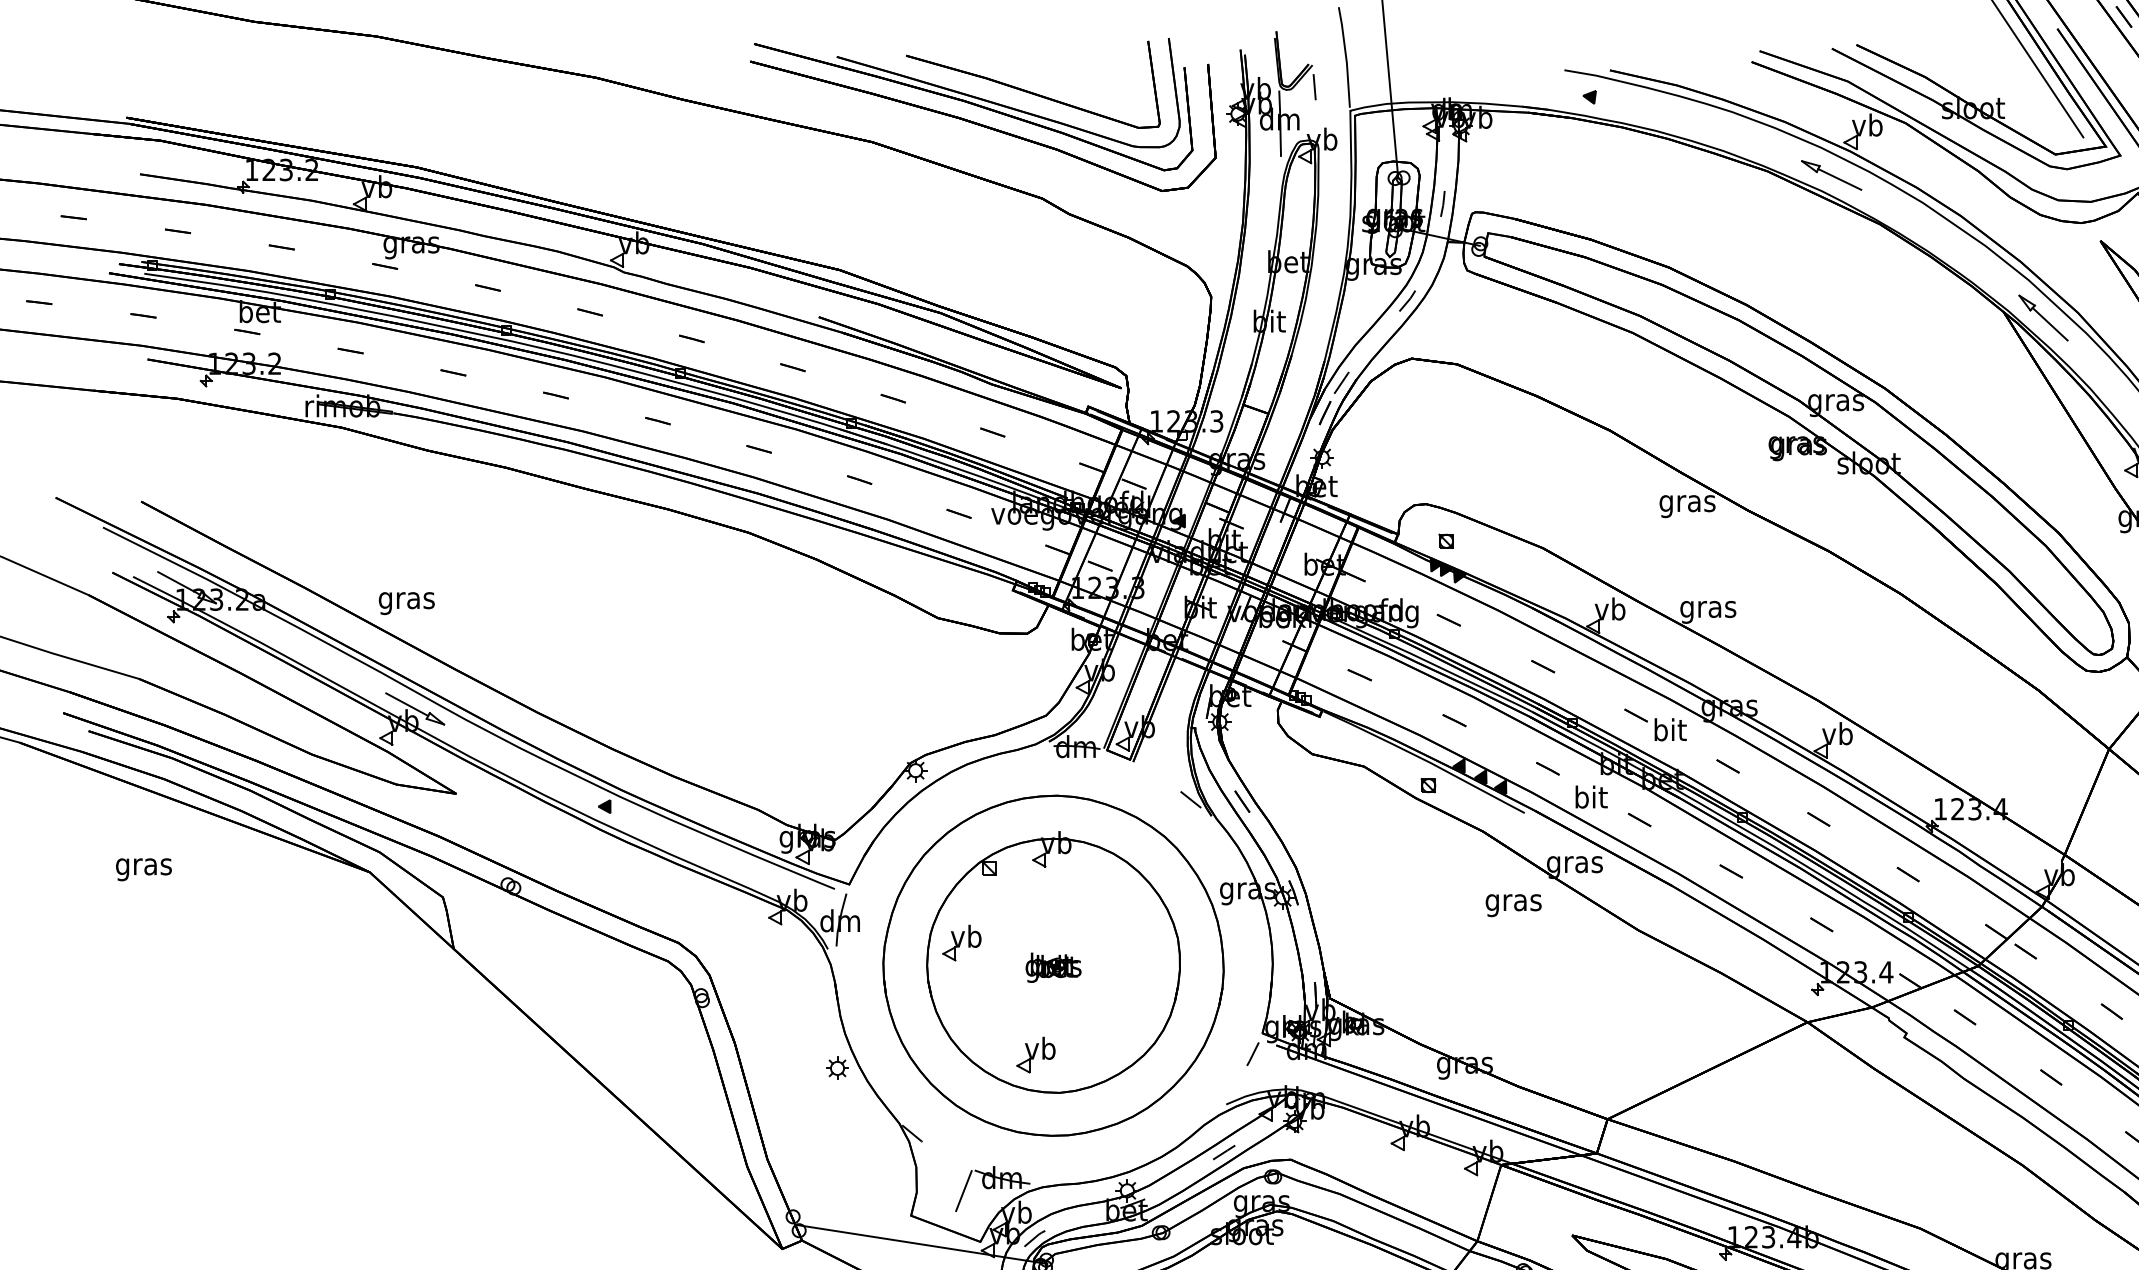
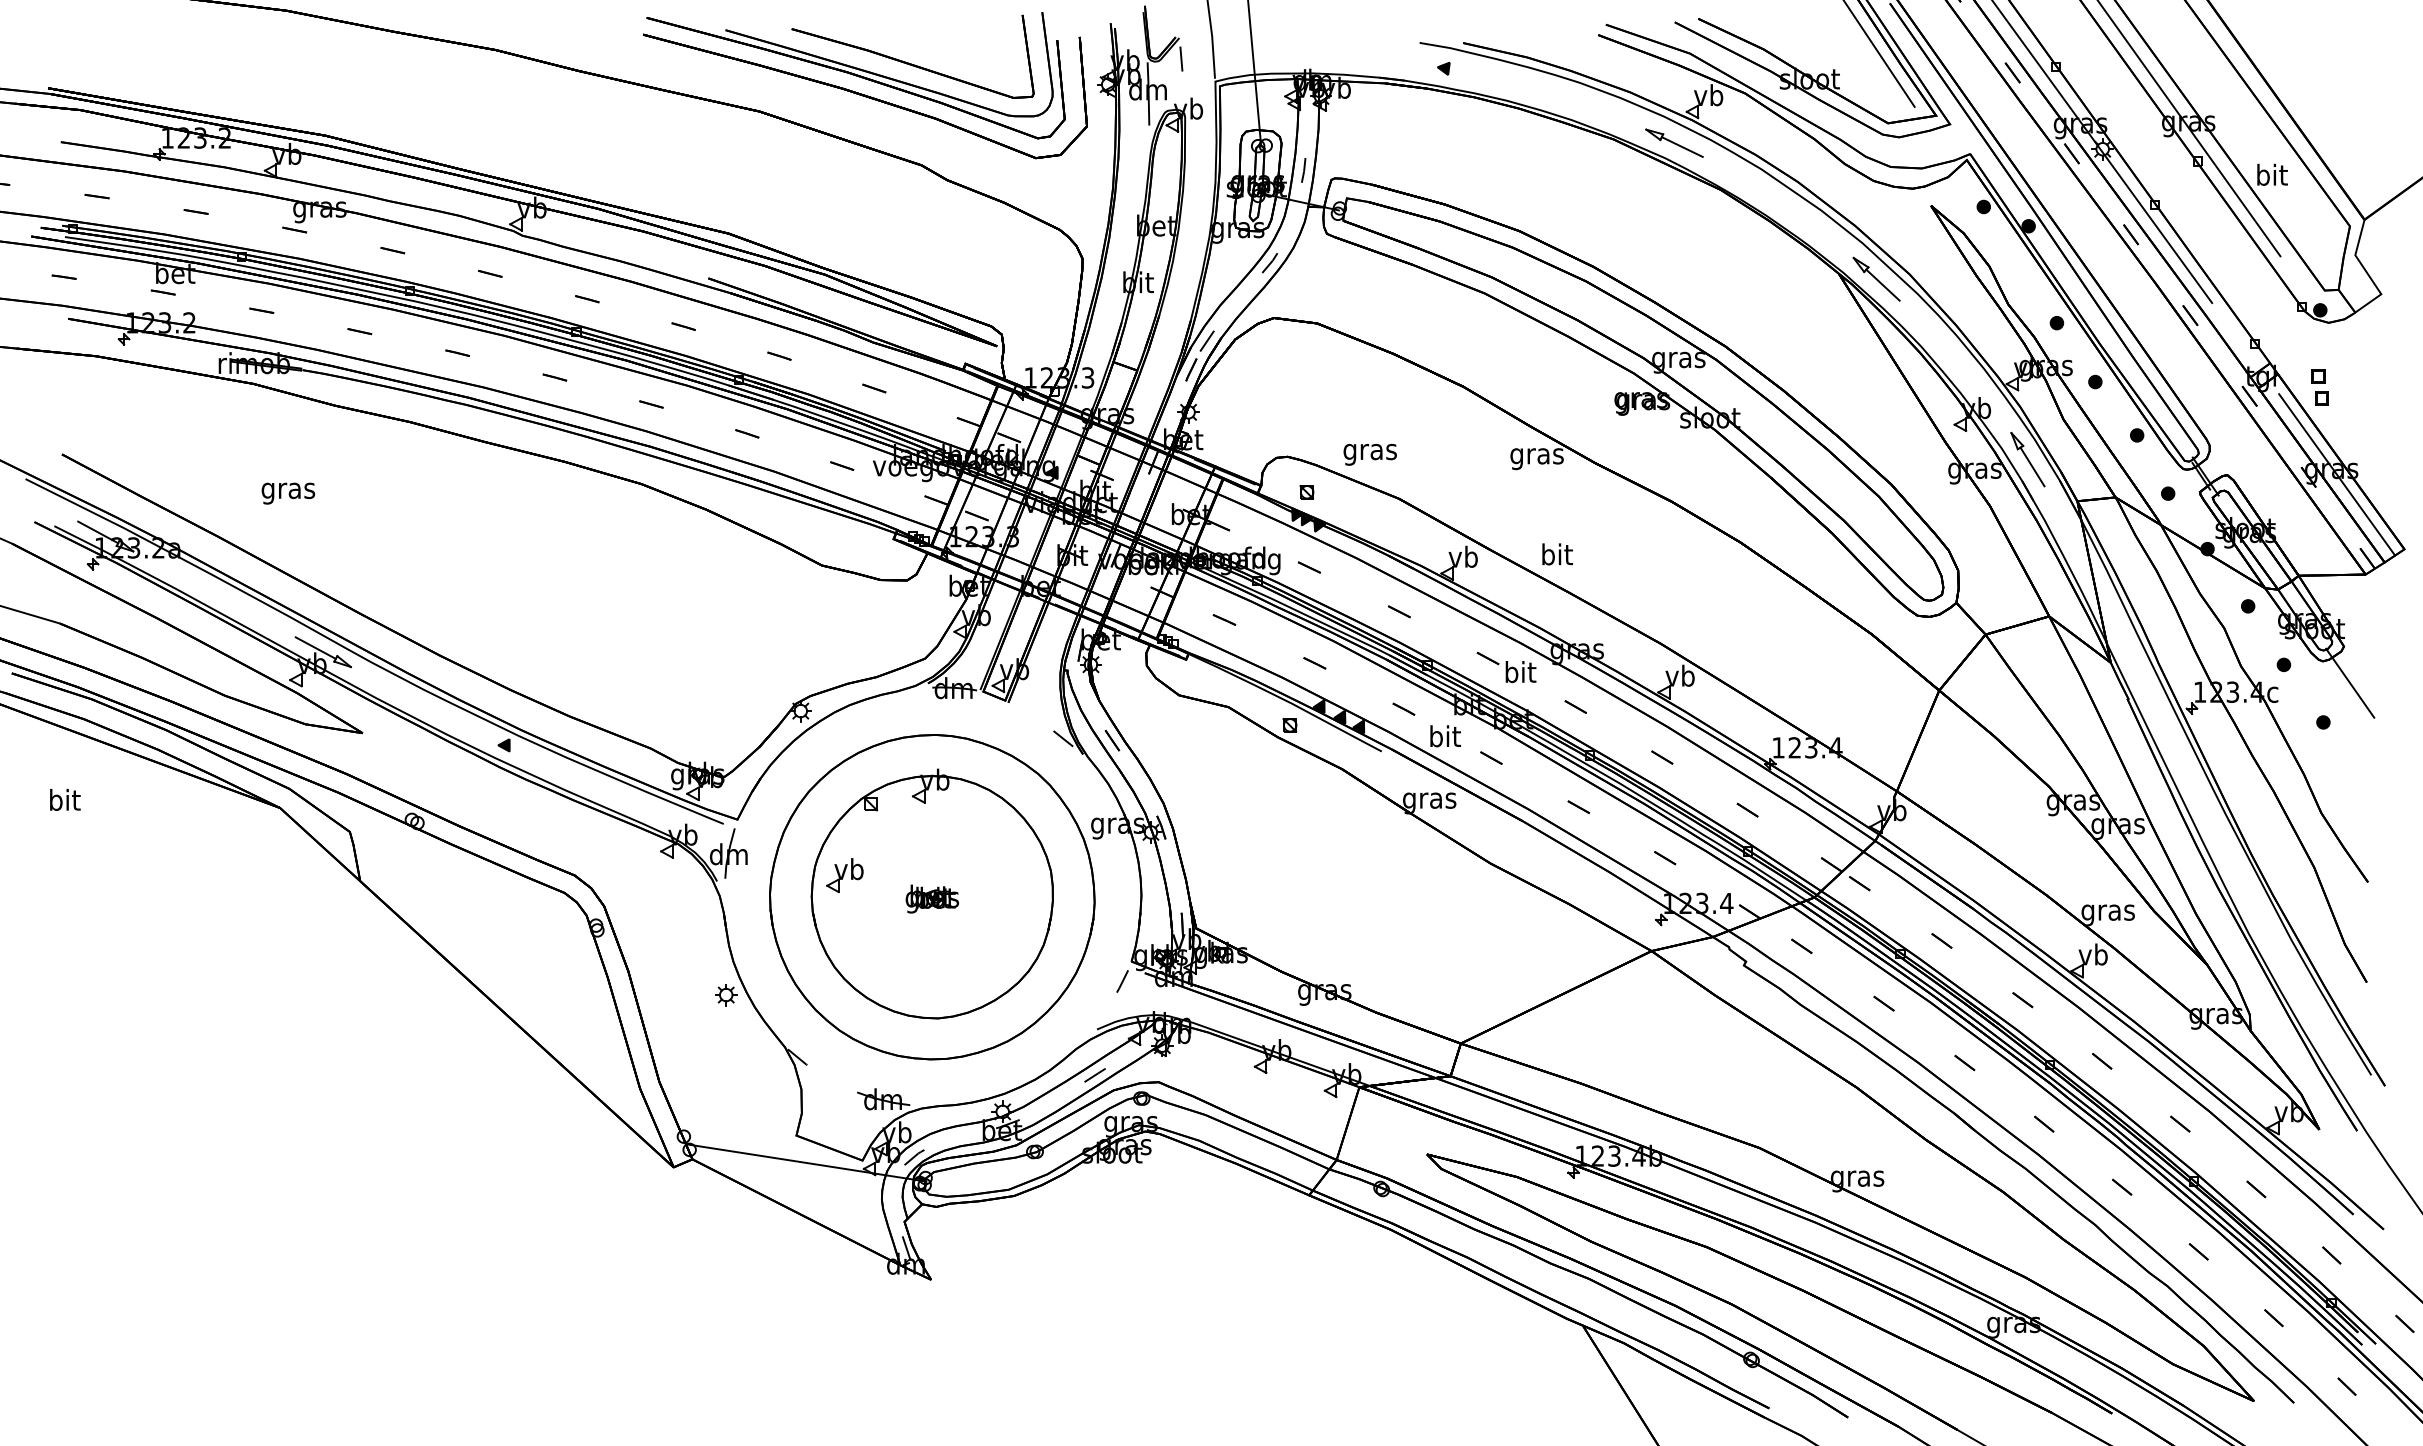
text: (406, 603) -> (288, 493), moved
text: (1707, 608) -> (1556, 556), gras -> bit
text: (143, 866) -> (64, 802), gras -> bit
text: (1512, 905) -> (1369, 454), moved
part: (1035, 1055) -> (915, 982), removed
line: (963, 1191) -> (846, 1112), removed

